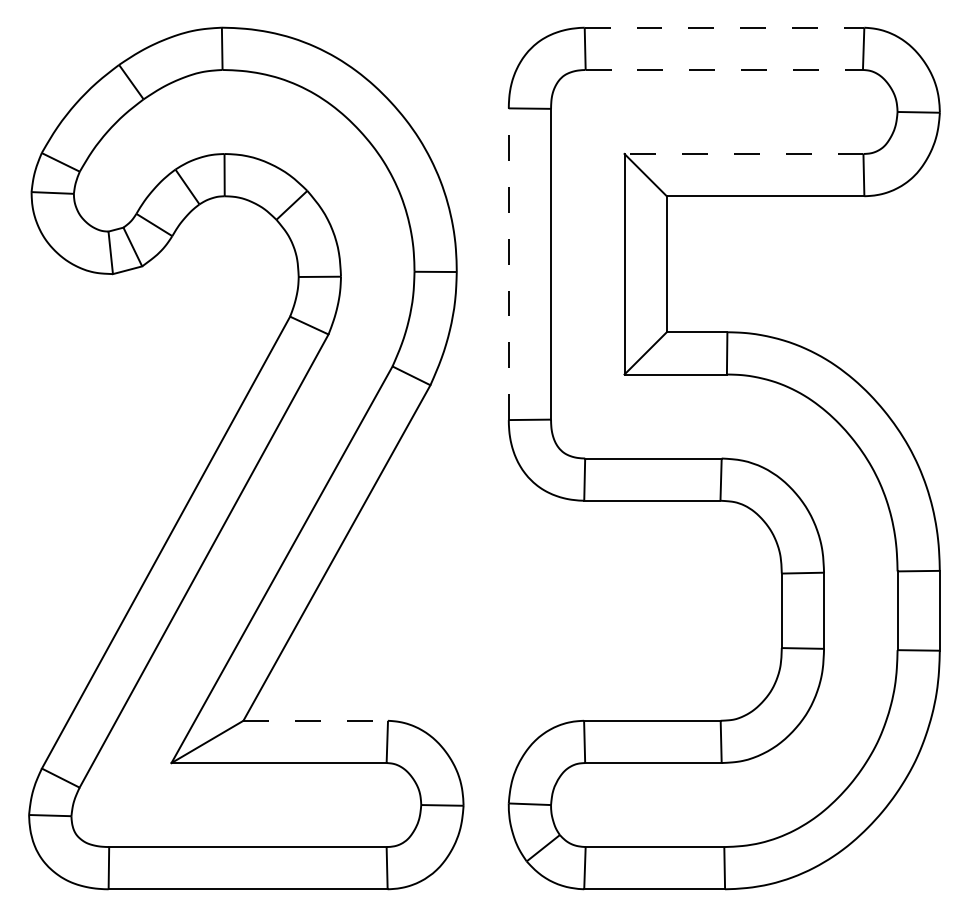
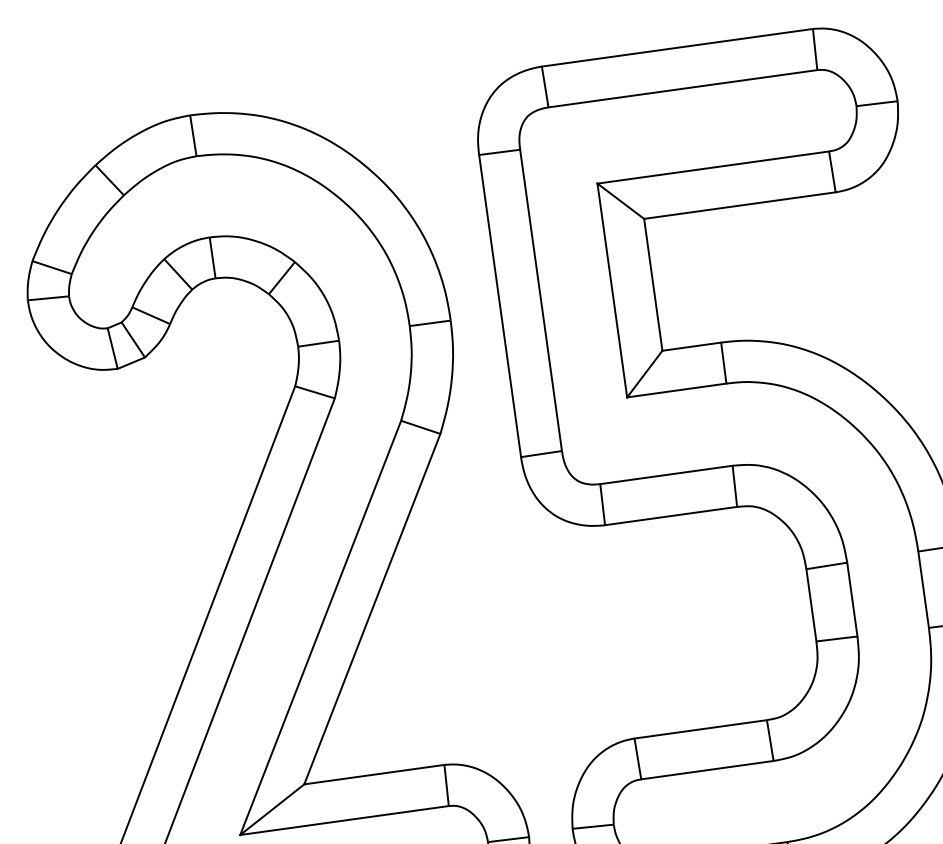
line: (724, 27) -> (677, 47), dashed -> solid
line: (724, 69) -> (683, 88), dashed -> solid
line: (743, 153) -> (712, 167), dashed -> solid
line: (508, 264) -> (499, 306), dashed -> solid
line: (316, 720) -> (375, 774), dashed -> solid

